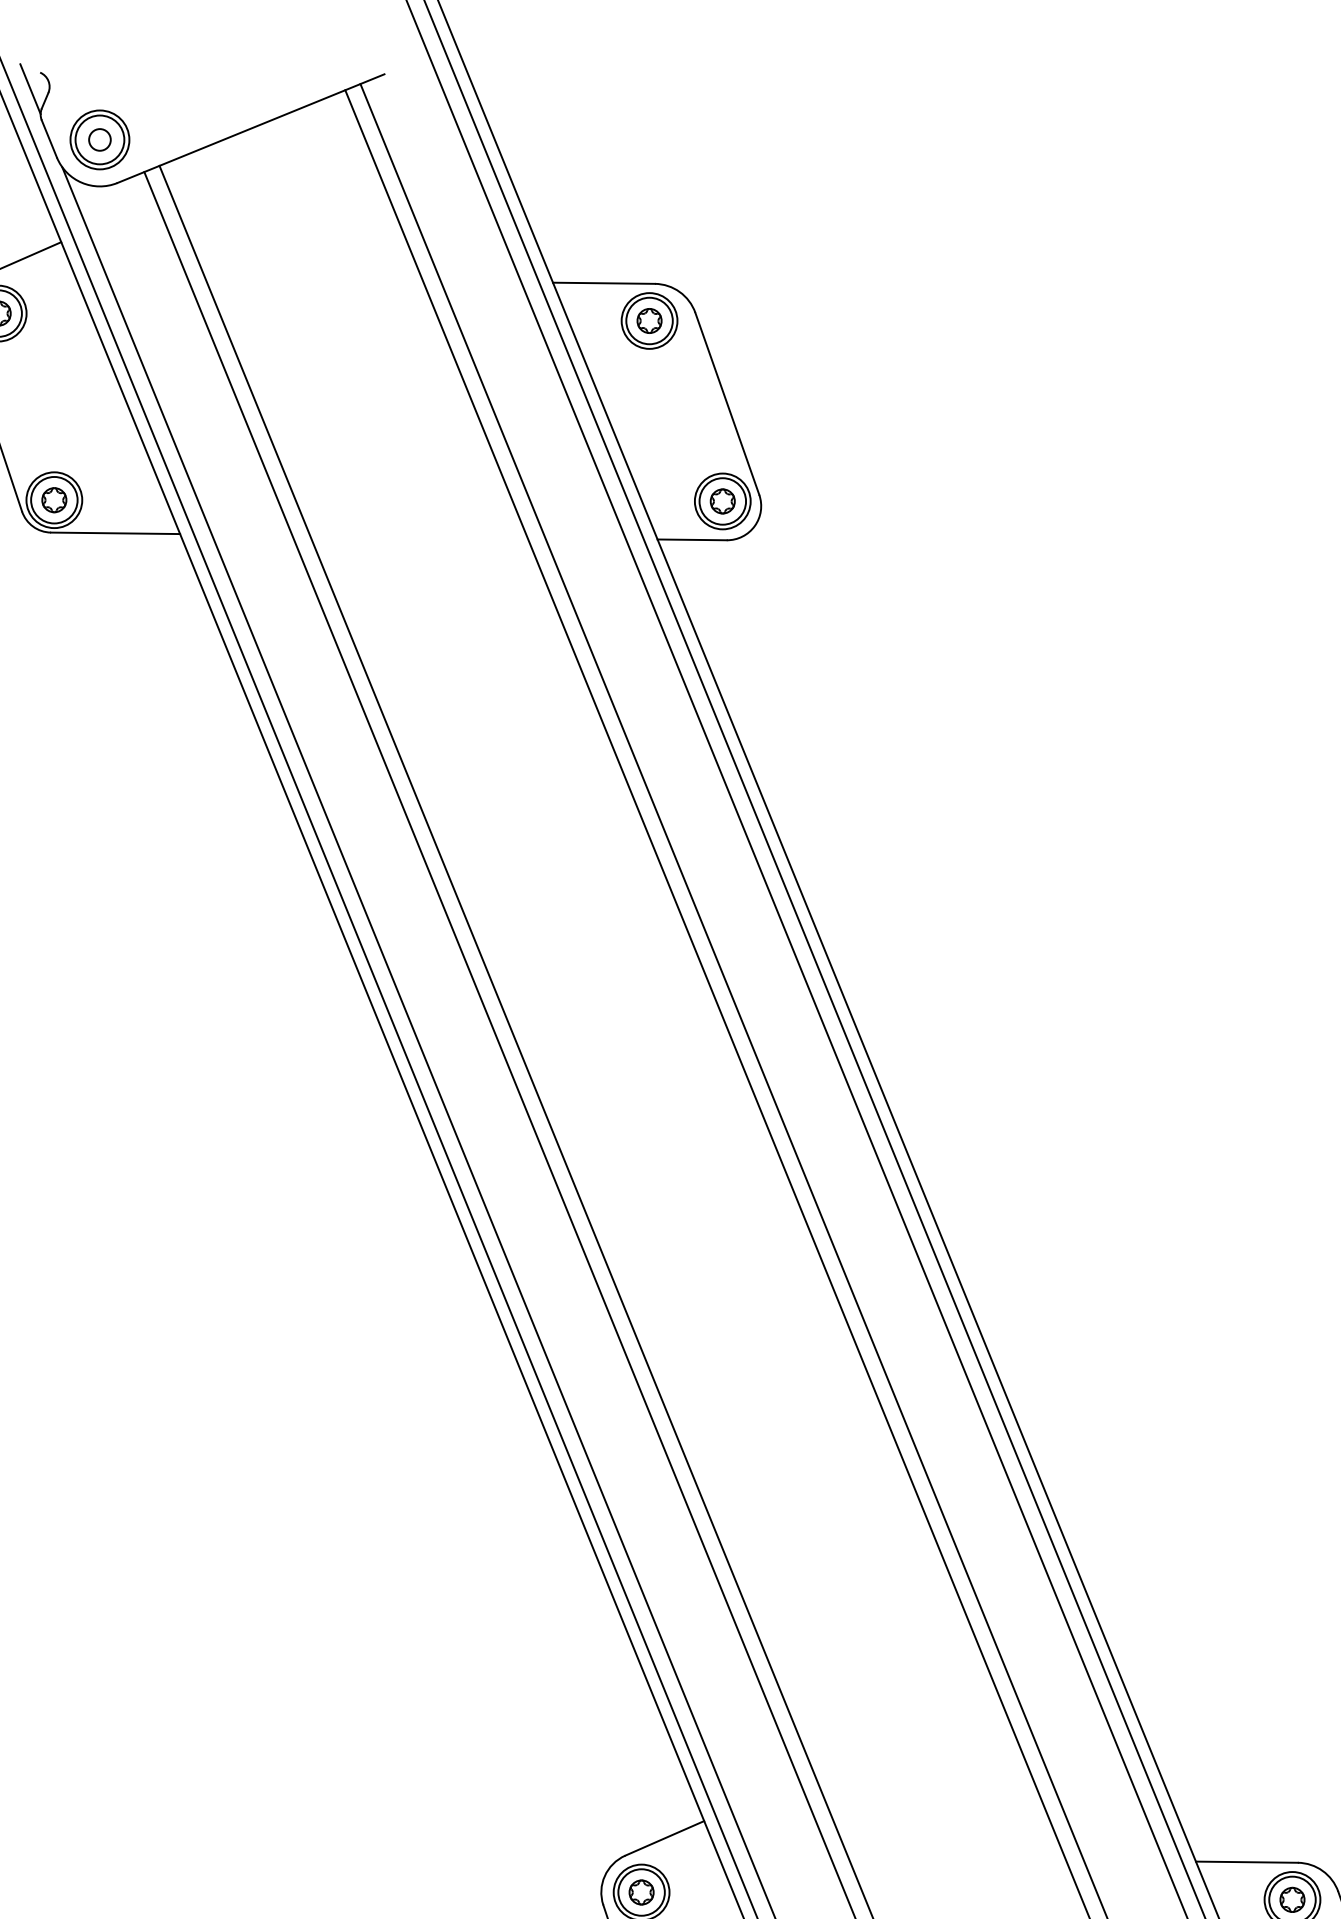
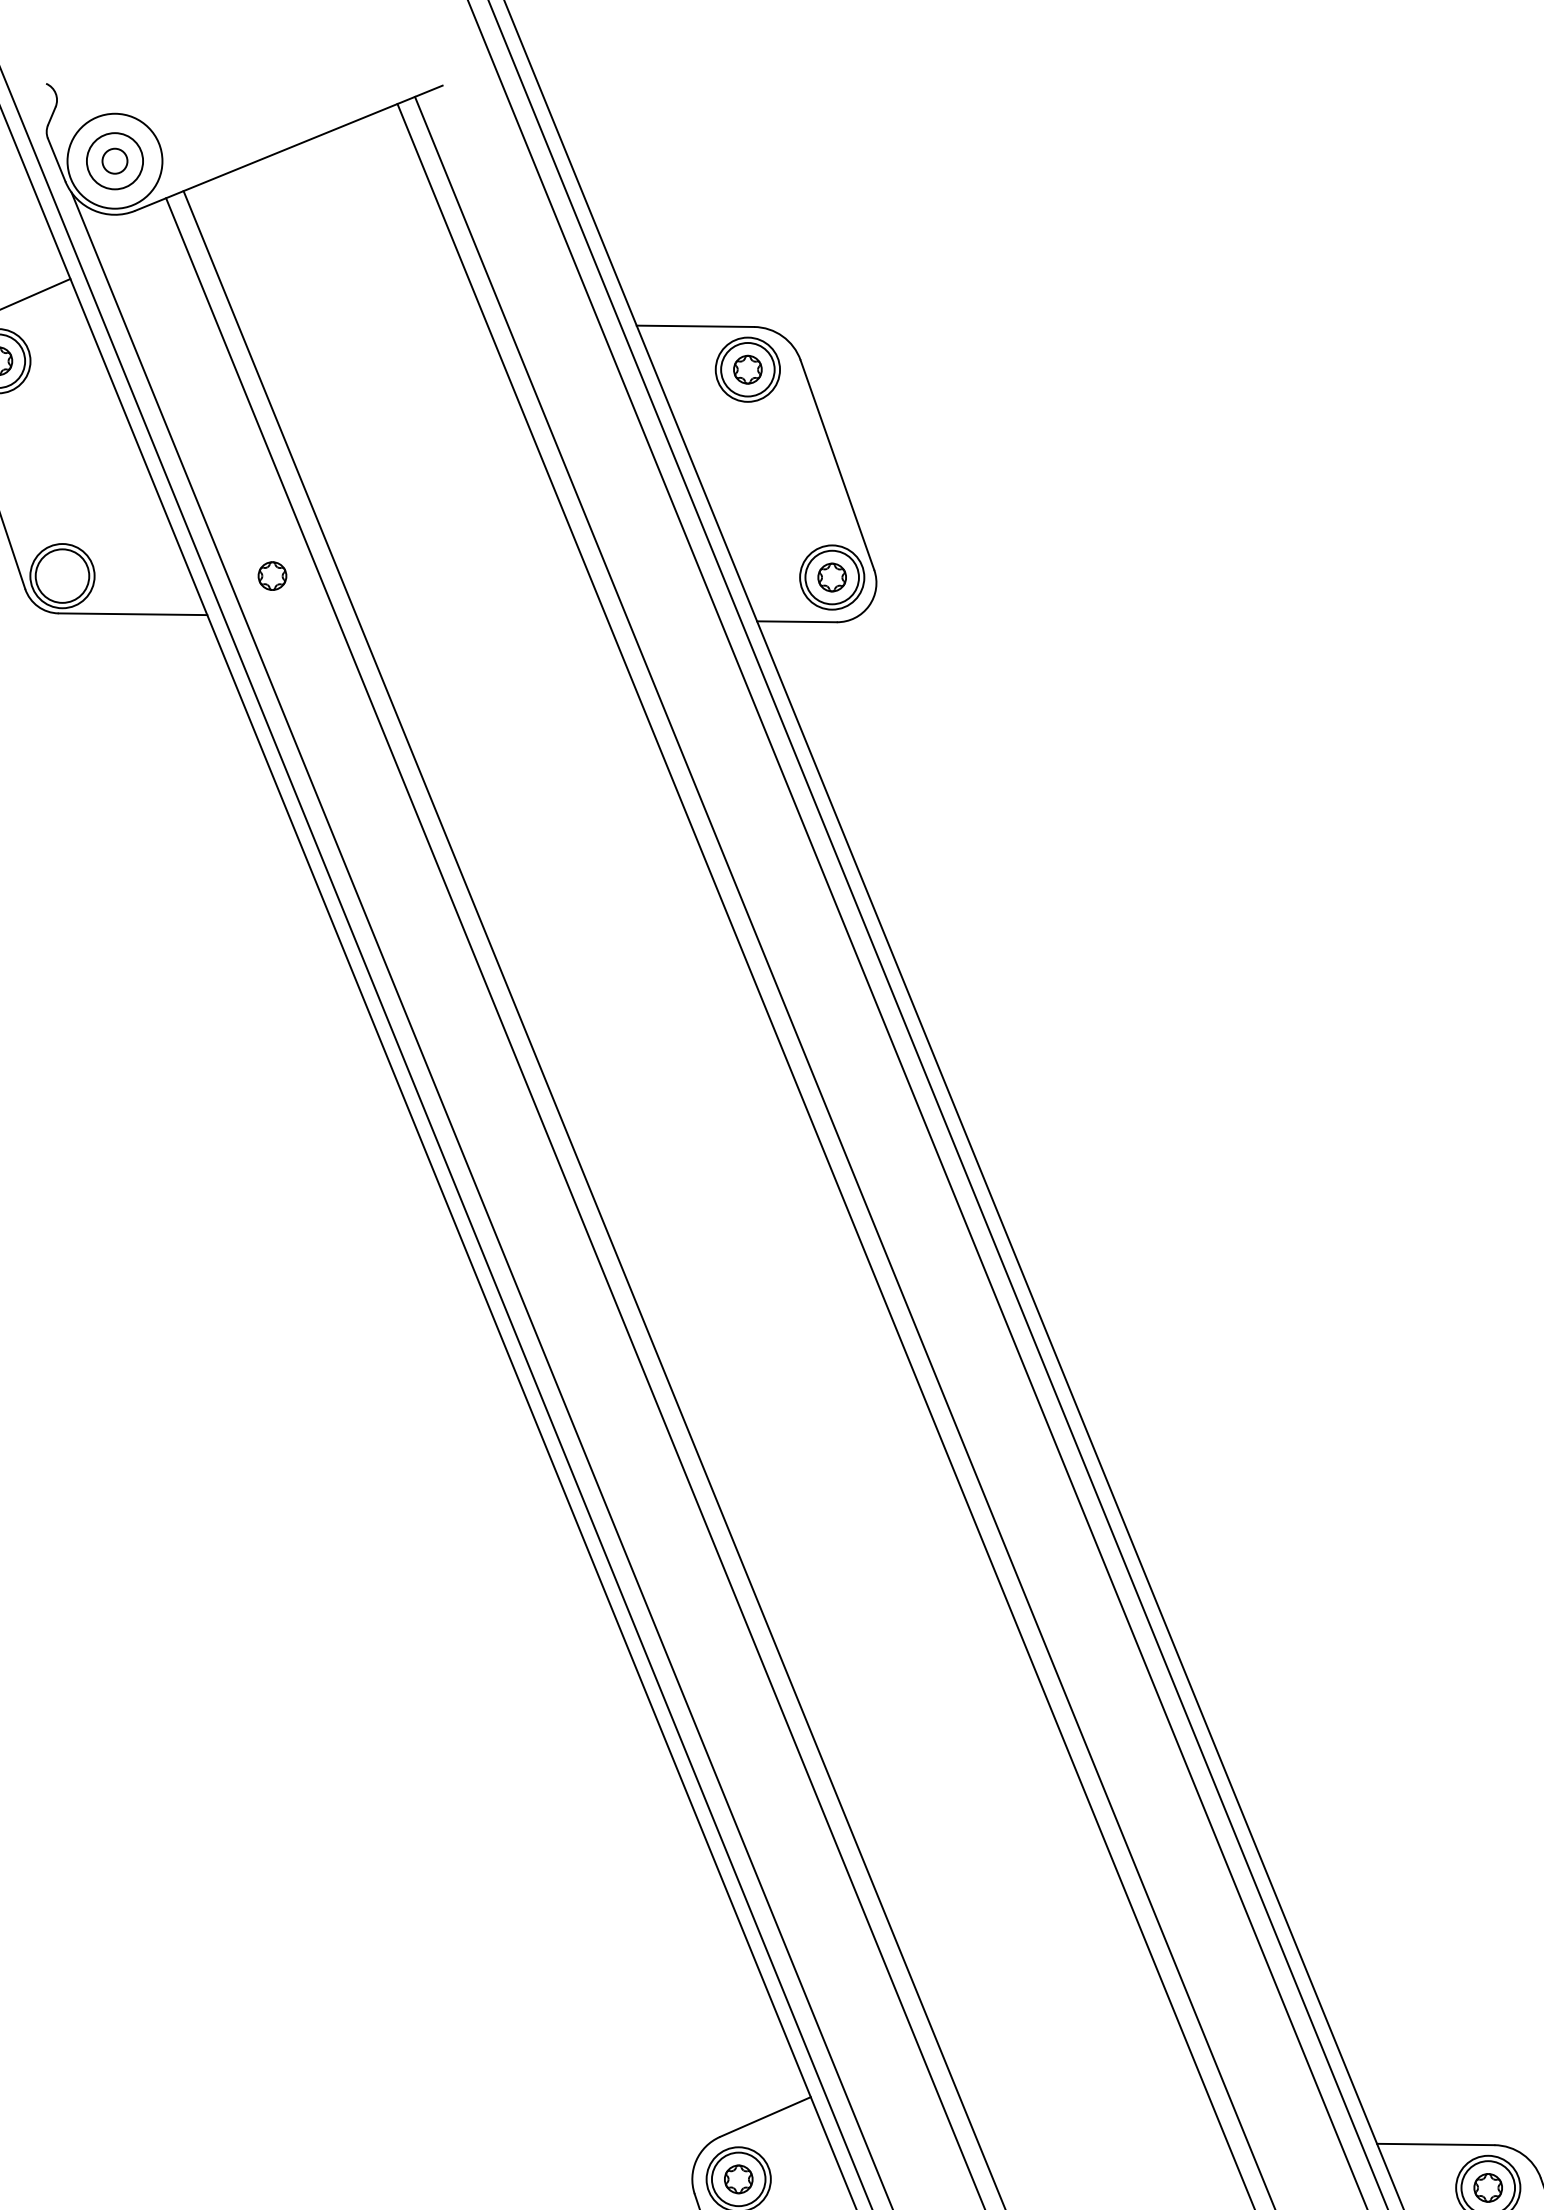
line: (30, 88) -> (34, 102), removed
circle: (99, 140) -> (114, 161), size x1.4
part: (54, 499) -> (272, 575), moved

